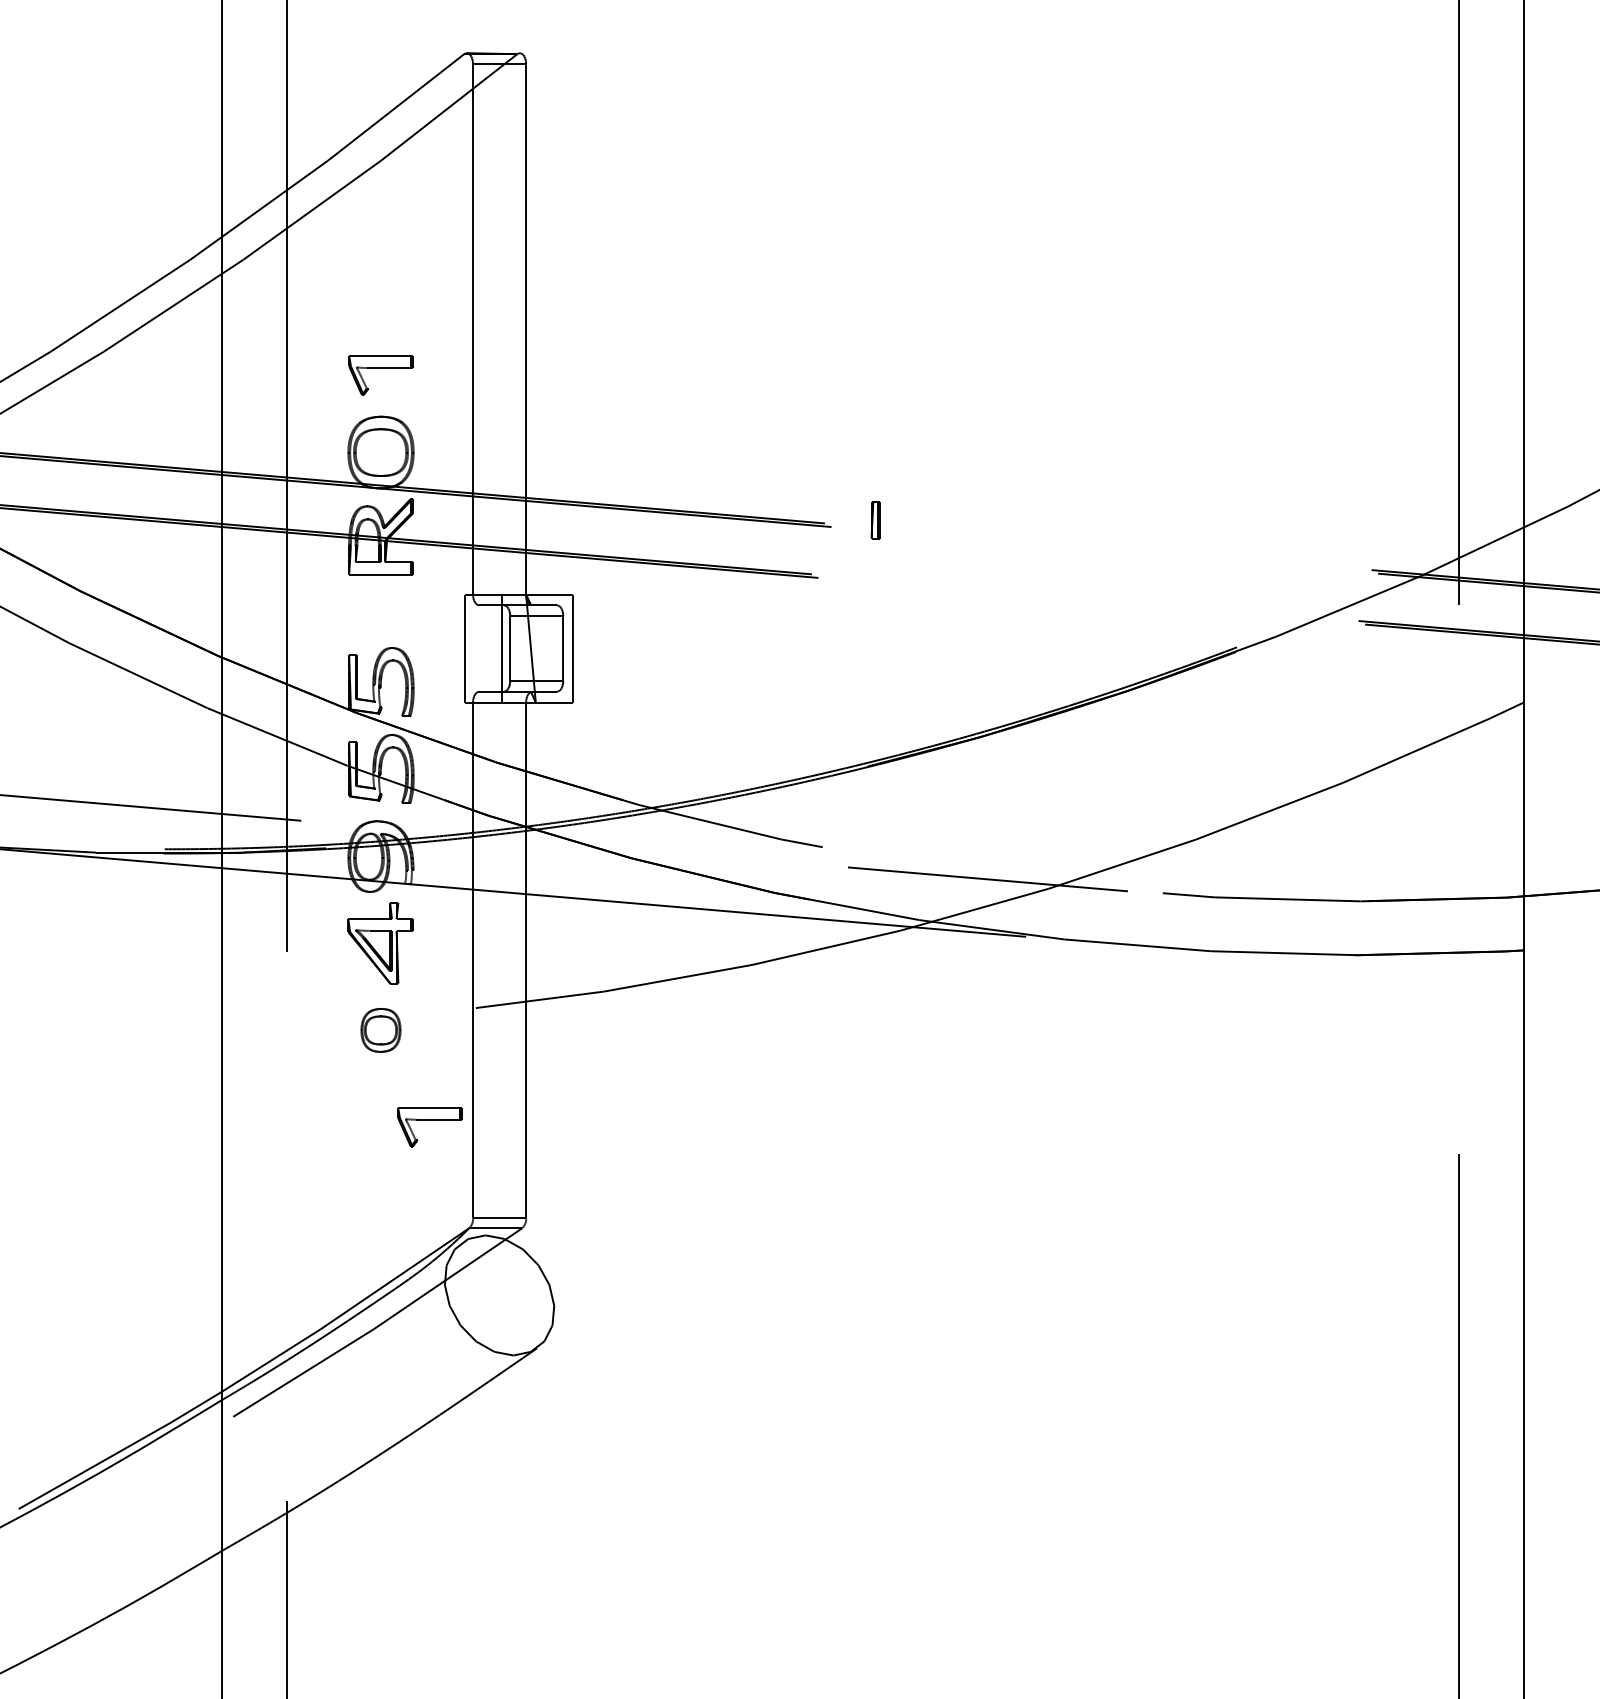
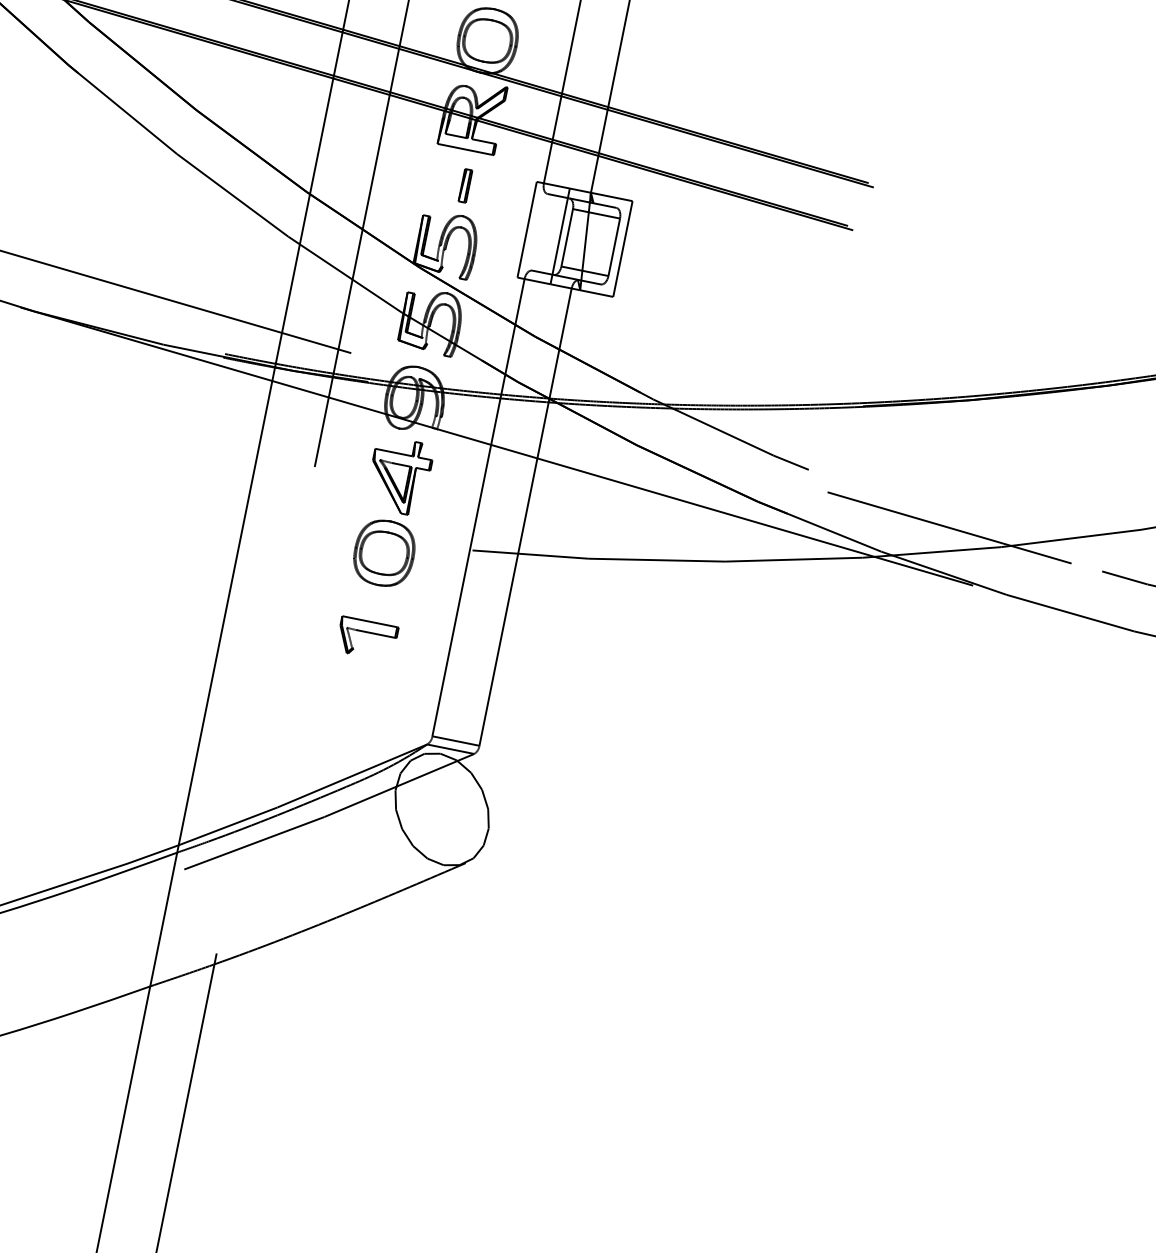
part: (875, 520) -> (465, 185), moved
part: (380, 1030) -> (383, 553), size x1.67
part: (429, 1120) -> (367, 633), moved

